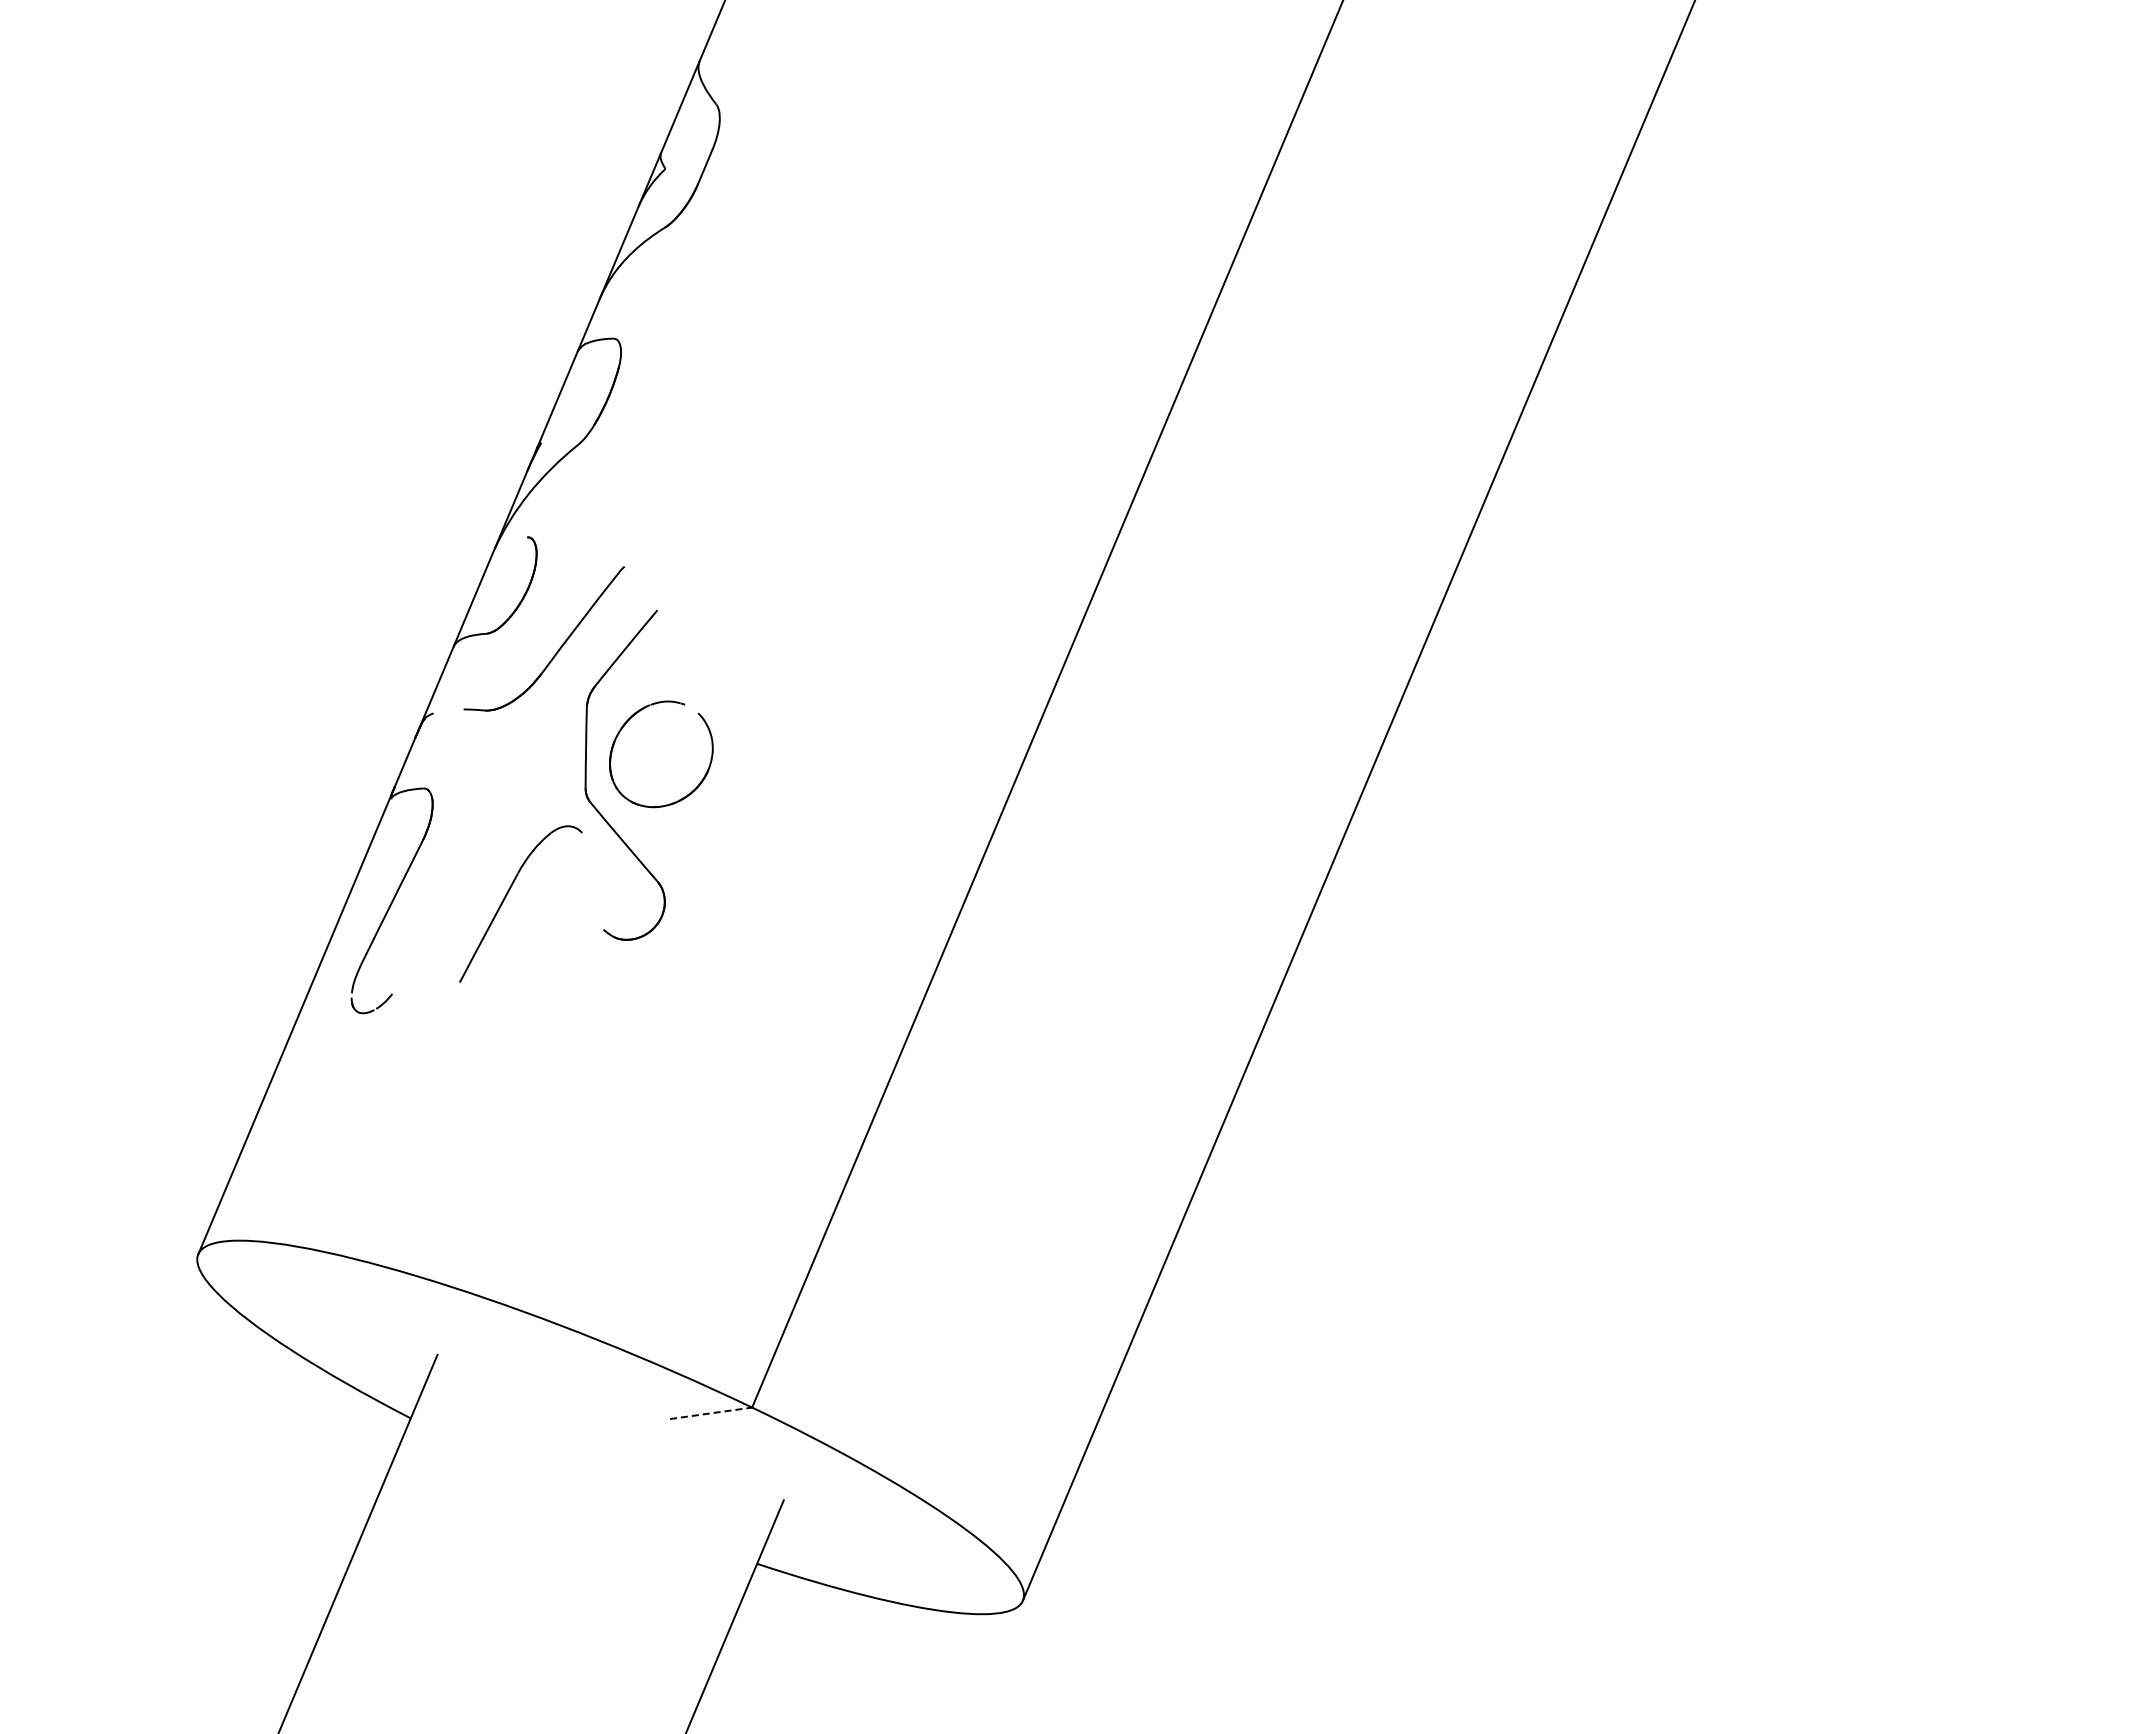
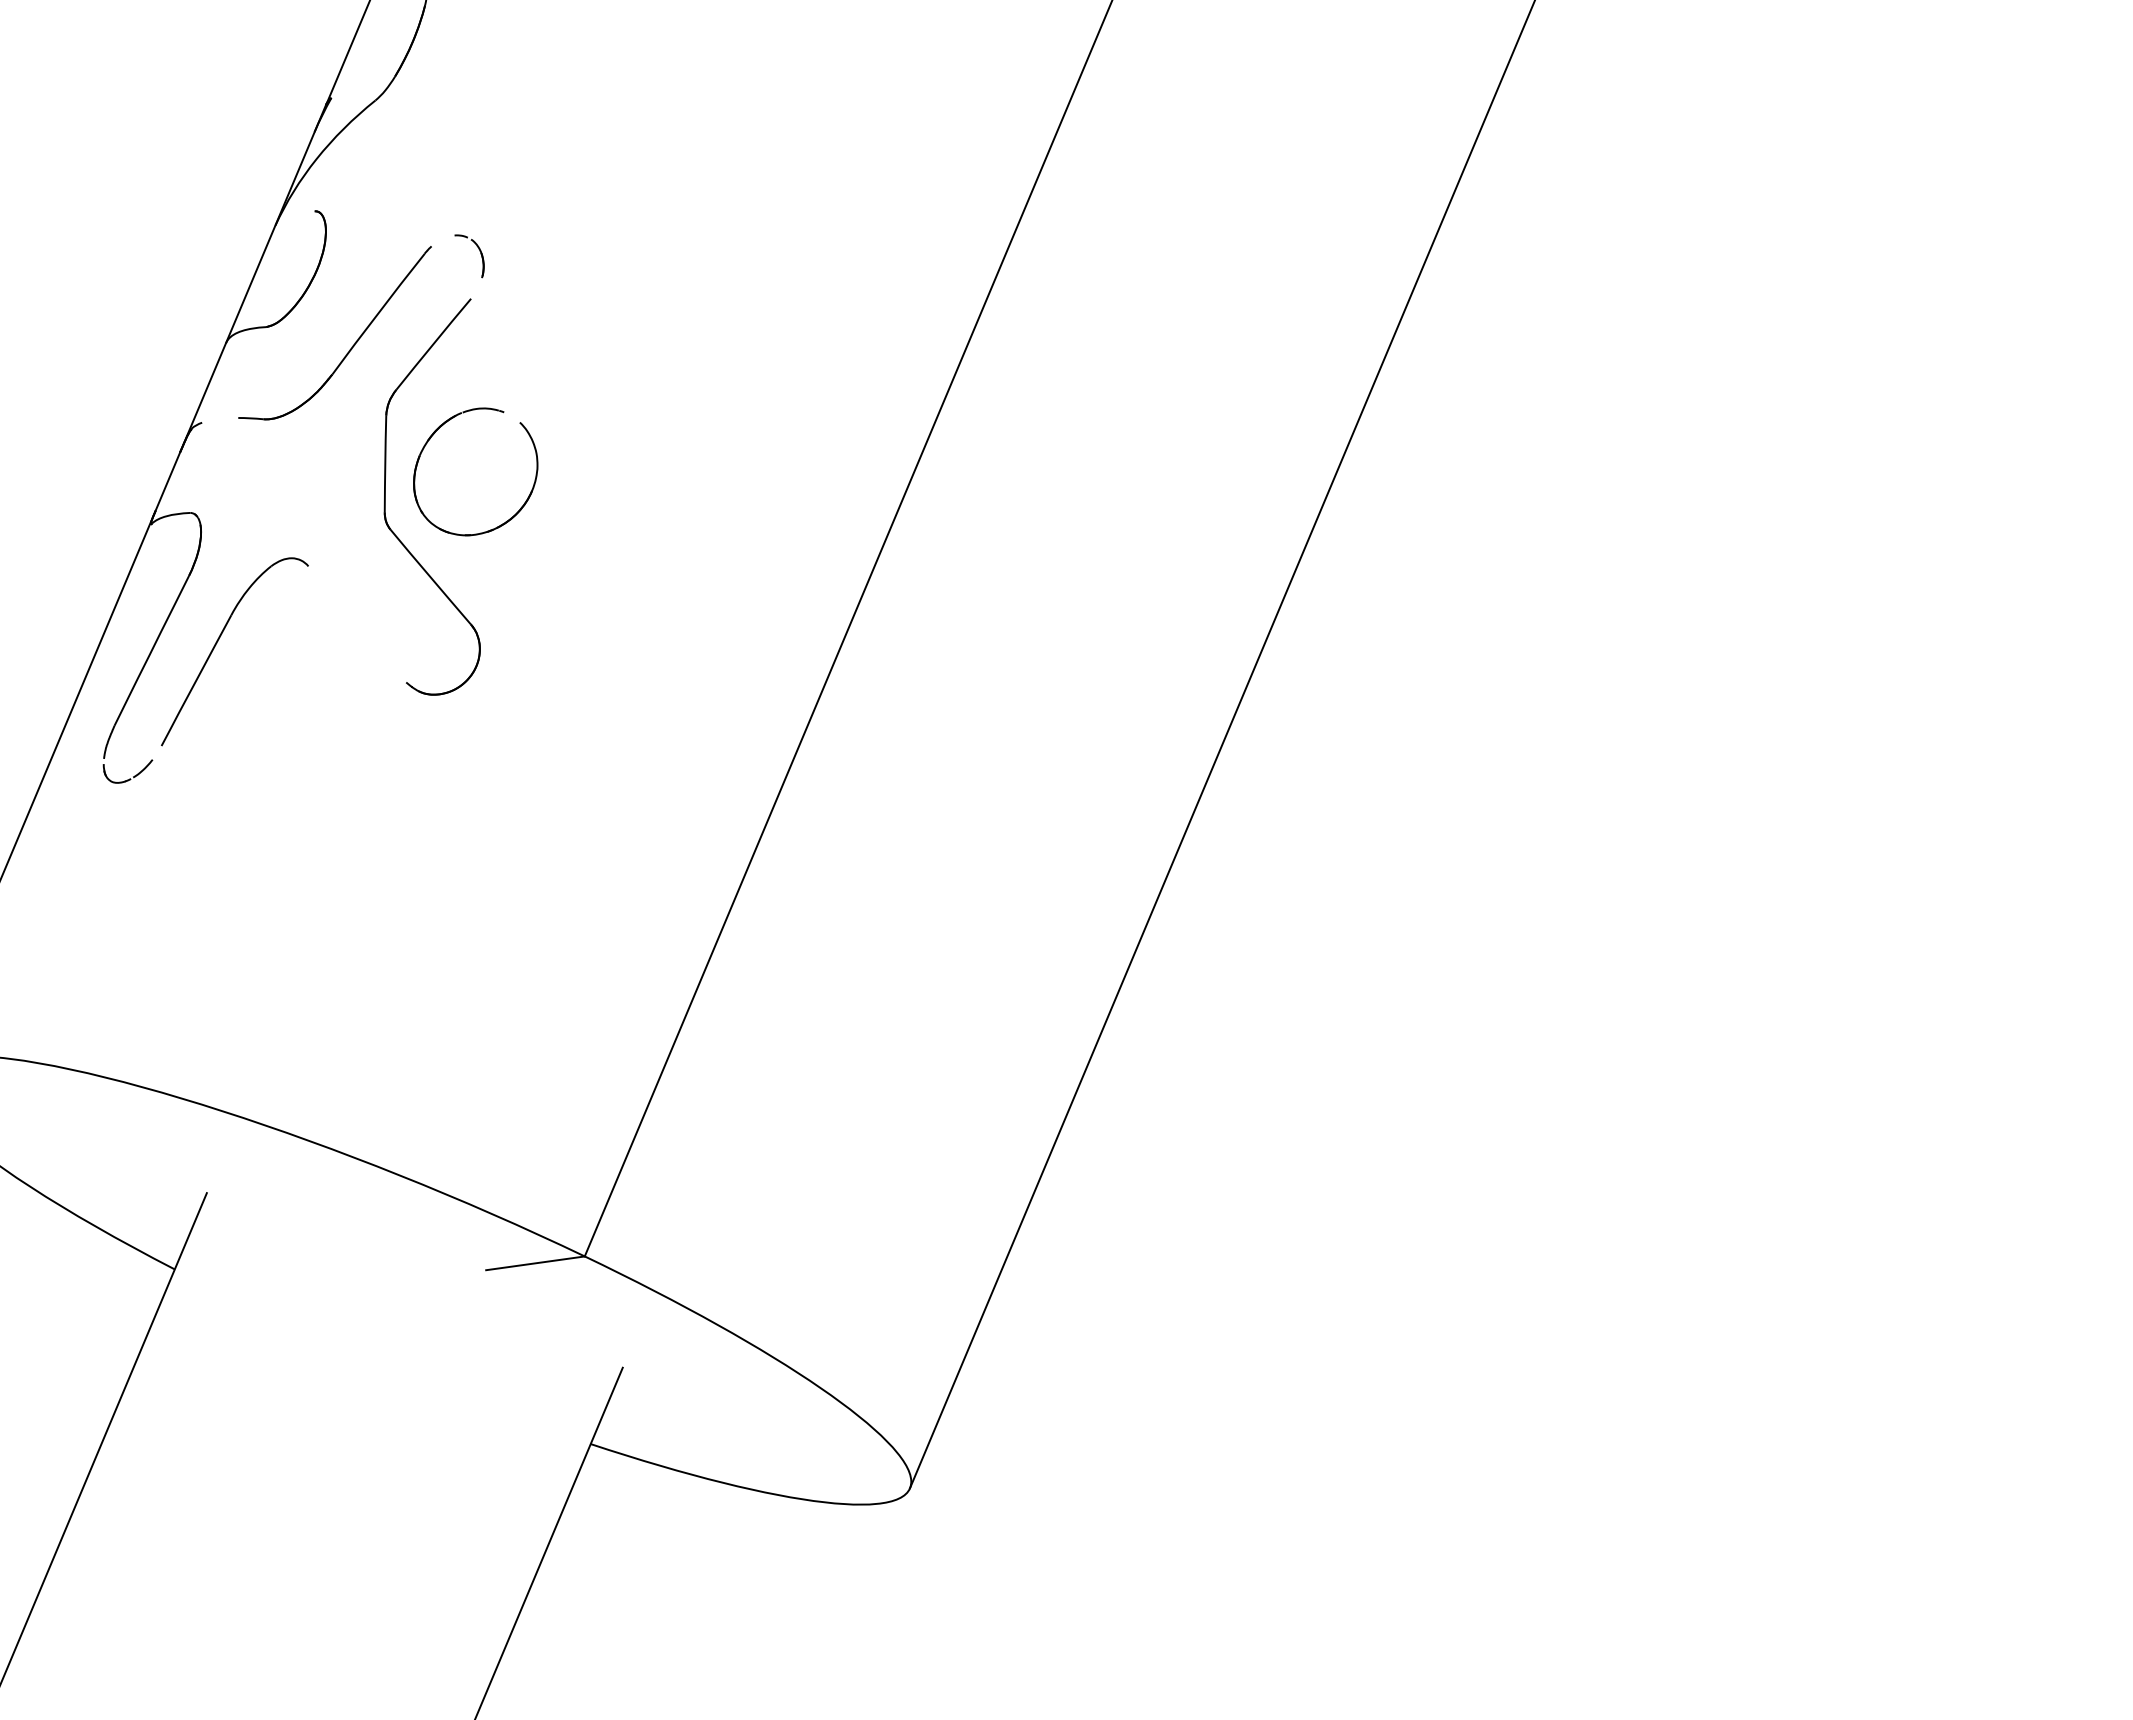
part: (663, 569) -> (478, 249), added
part: (506, 897) -> (217, 643), moved
line: (711, 1413) -> (535, 1263), dashed -> solid

